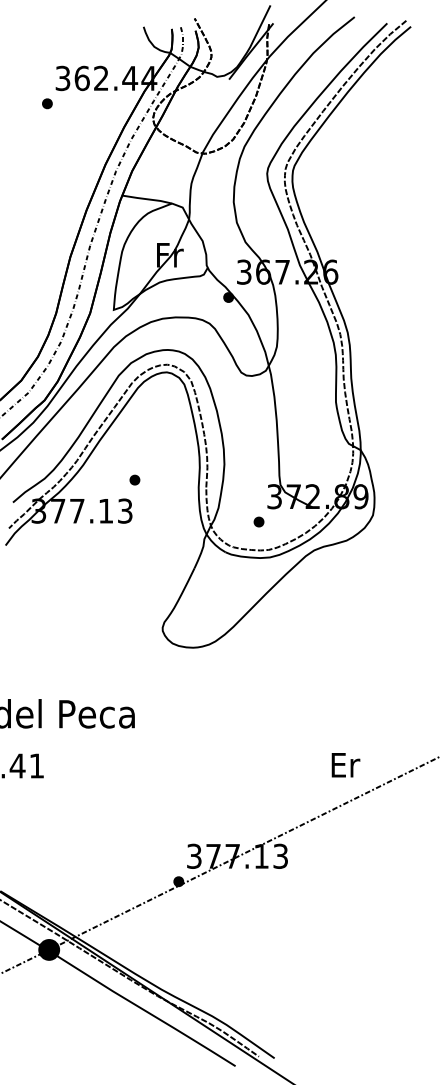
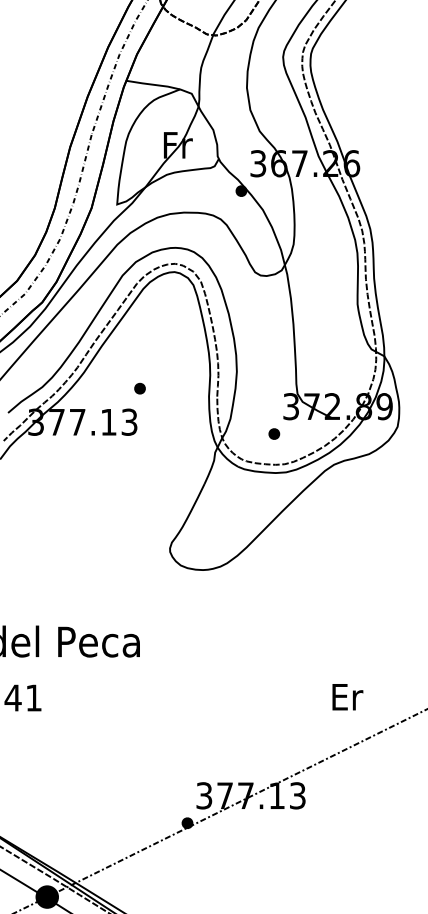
text: (345, 765) -> (347, 697), moved

